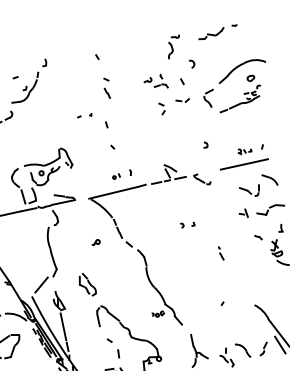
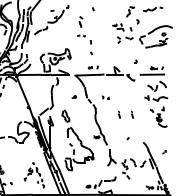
part: (106, 87) -> (80, 21), moved
part: (187, 224) -> (105, 97), moved
part: (194, 258) -> (119, 114), added

